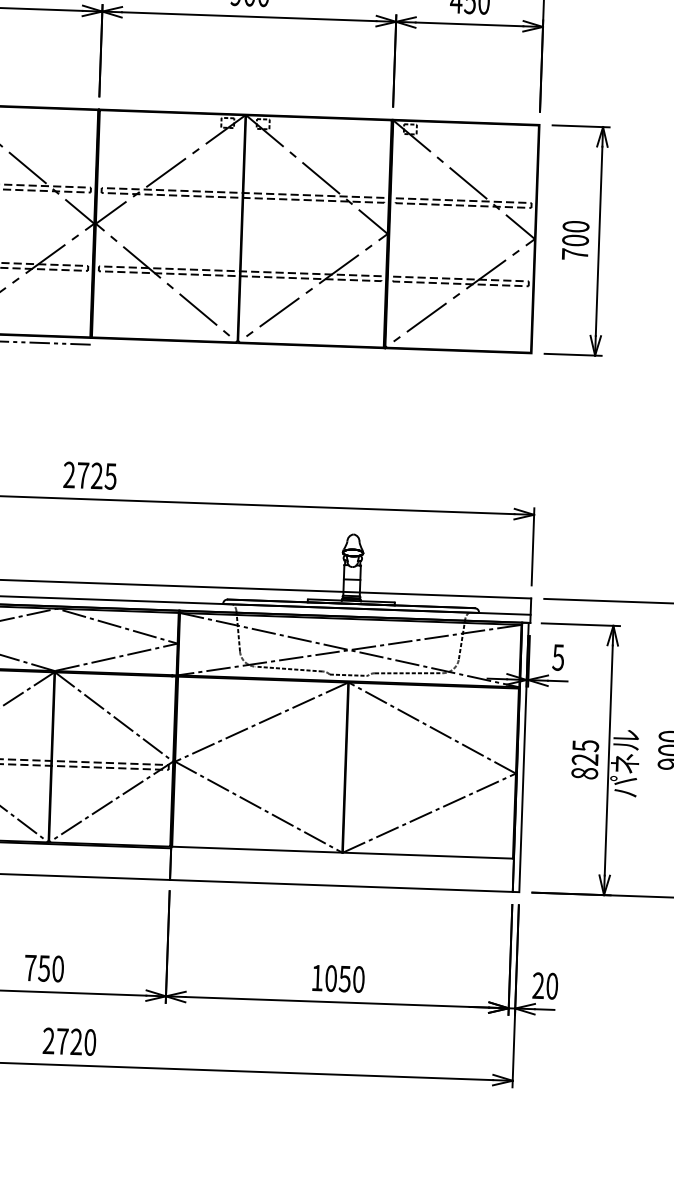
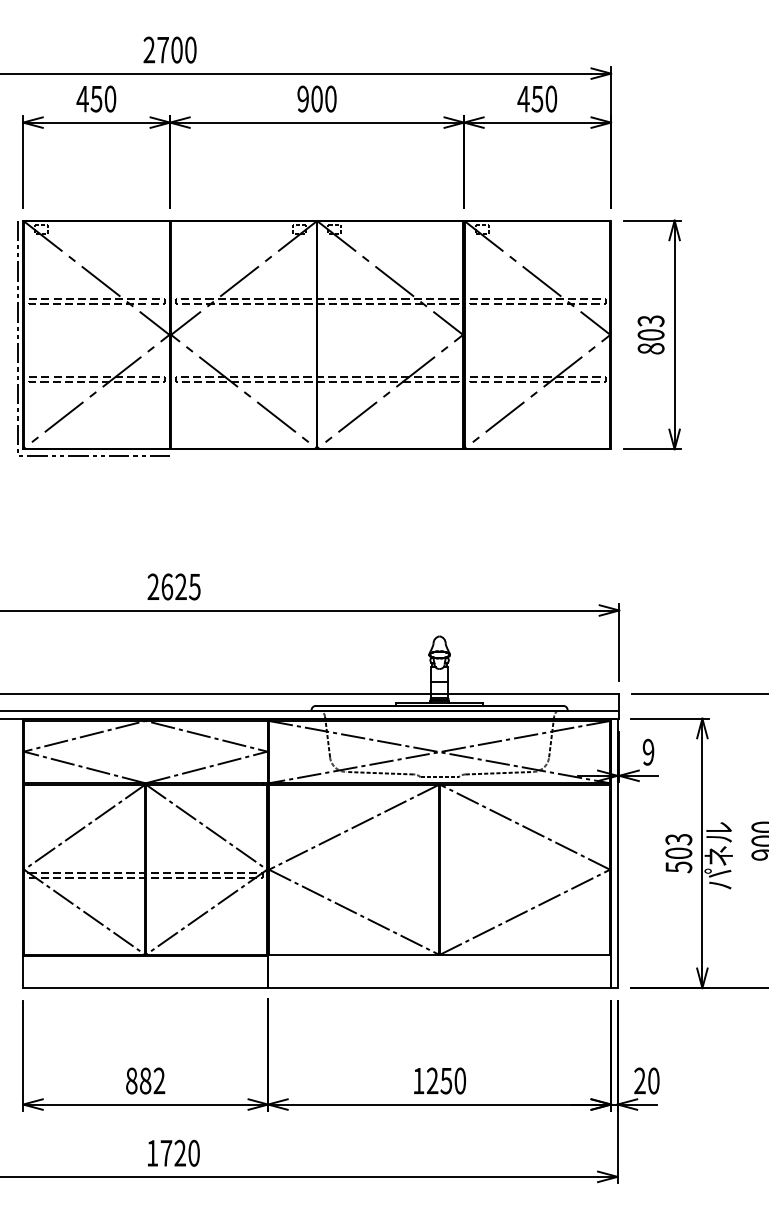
text: (574, 240) -> (650, 334), 700 -> 803
text: (83, 475) -> (167, 586), 2725 -> 2625
text: (558, 656) -> (648, 751), 5 -> 9
text: (584, 759) -> (678, 853), 825 -> 503
text: (44, 968) -> (145, 1080), 750 -> 882
text: (331, 978) -> (432, 1080), 1050 -> 1250
text: (48, 1040) -> (152, 1152), 2720 -> 1720

